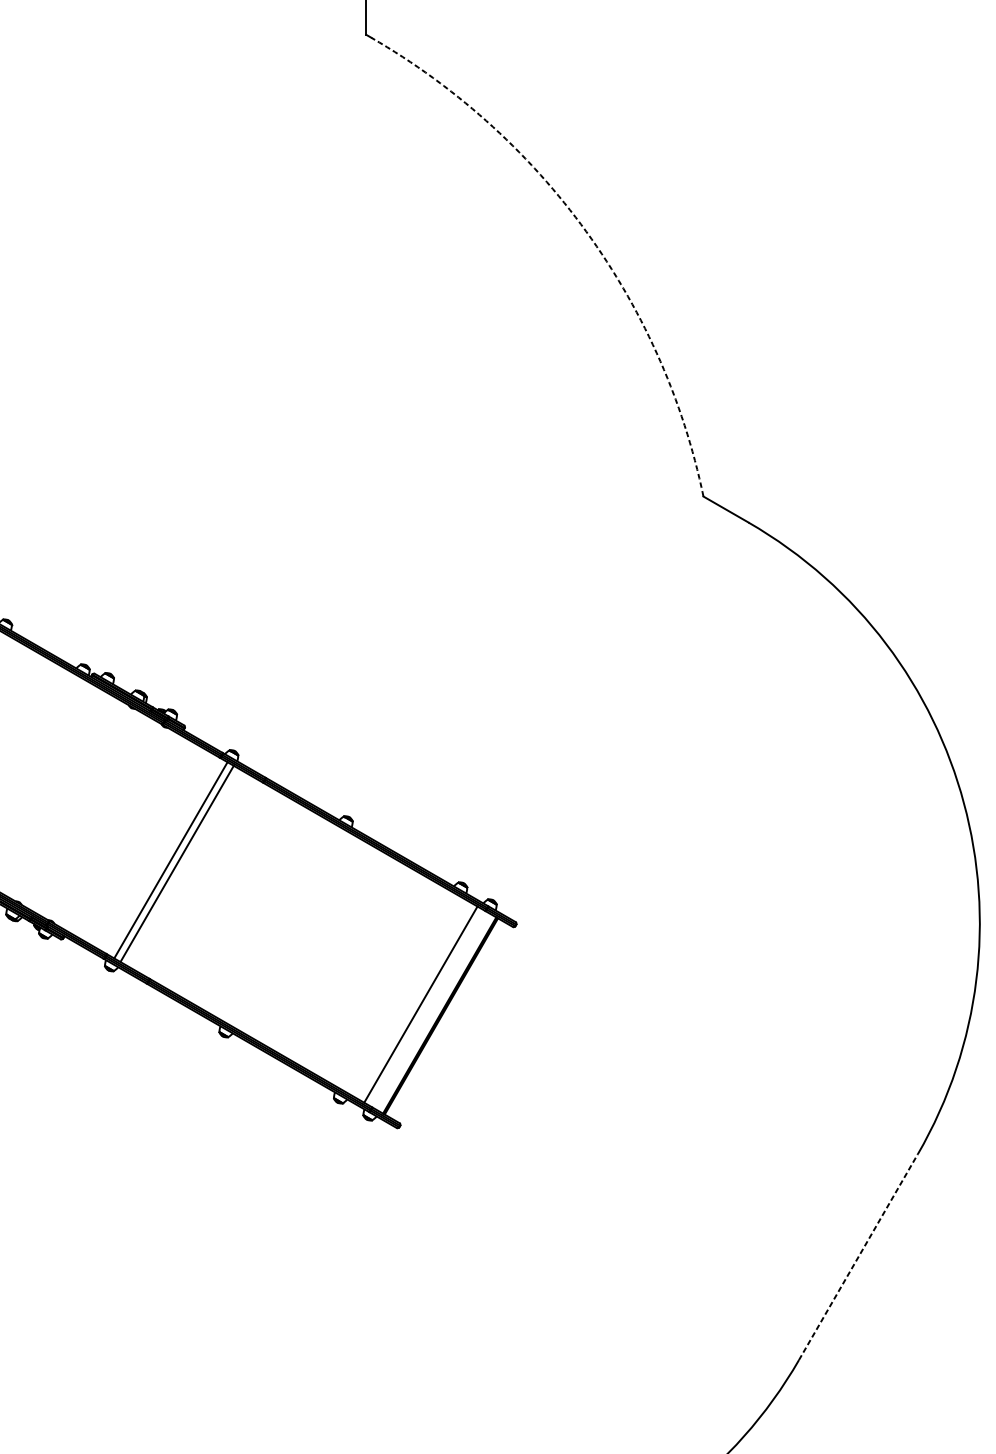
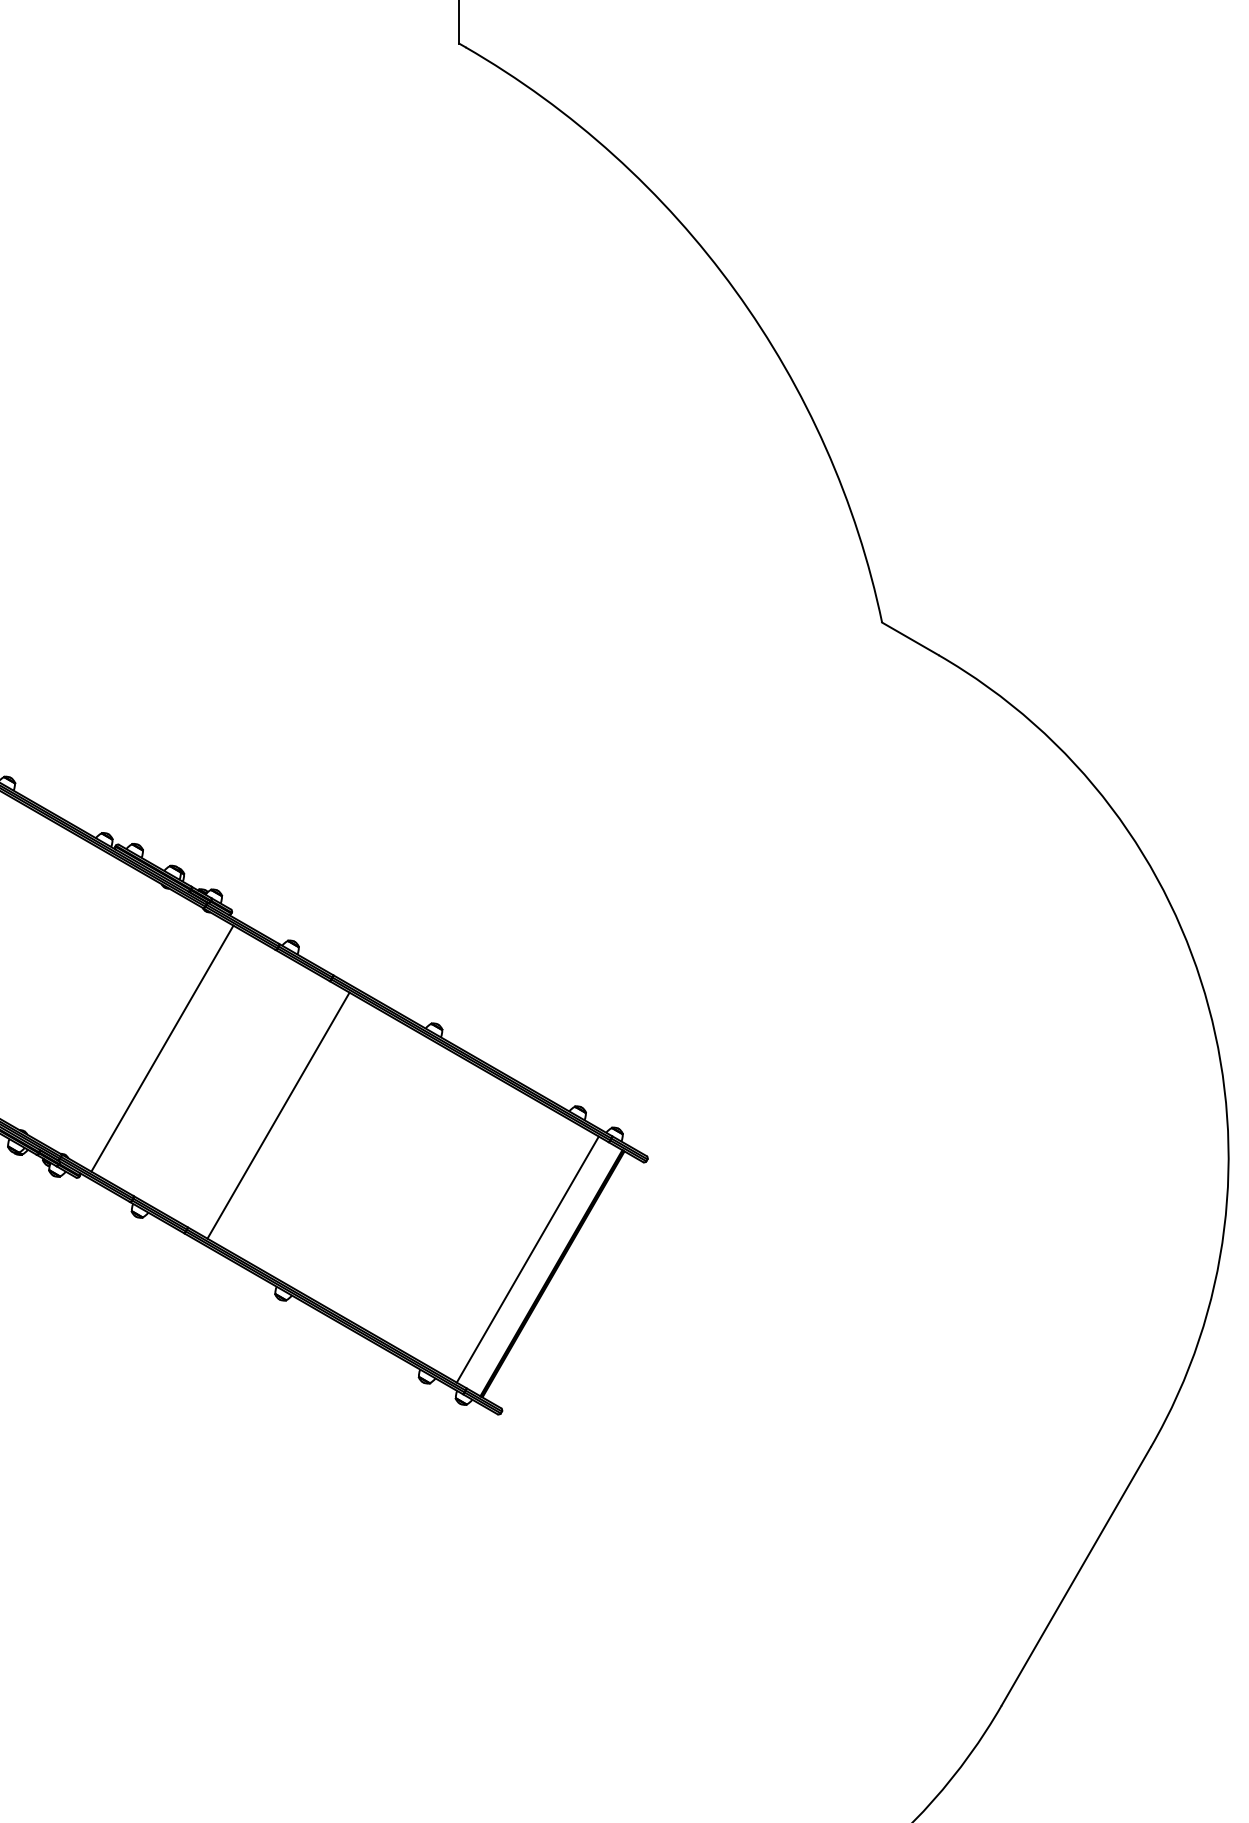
arc: (586, 231) -> (735, 290), dashed -> solid
line: (170, 860) -> (162, 1048), moved
line: (177, 863) -> (278, 1115), moved
line: (858, 1256) -> (1076, 1575), dashed -> solid

